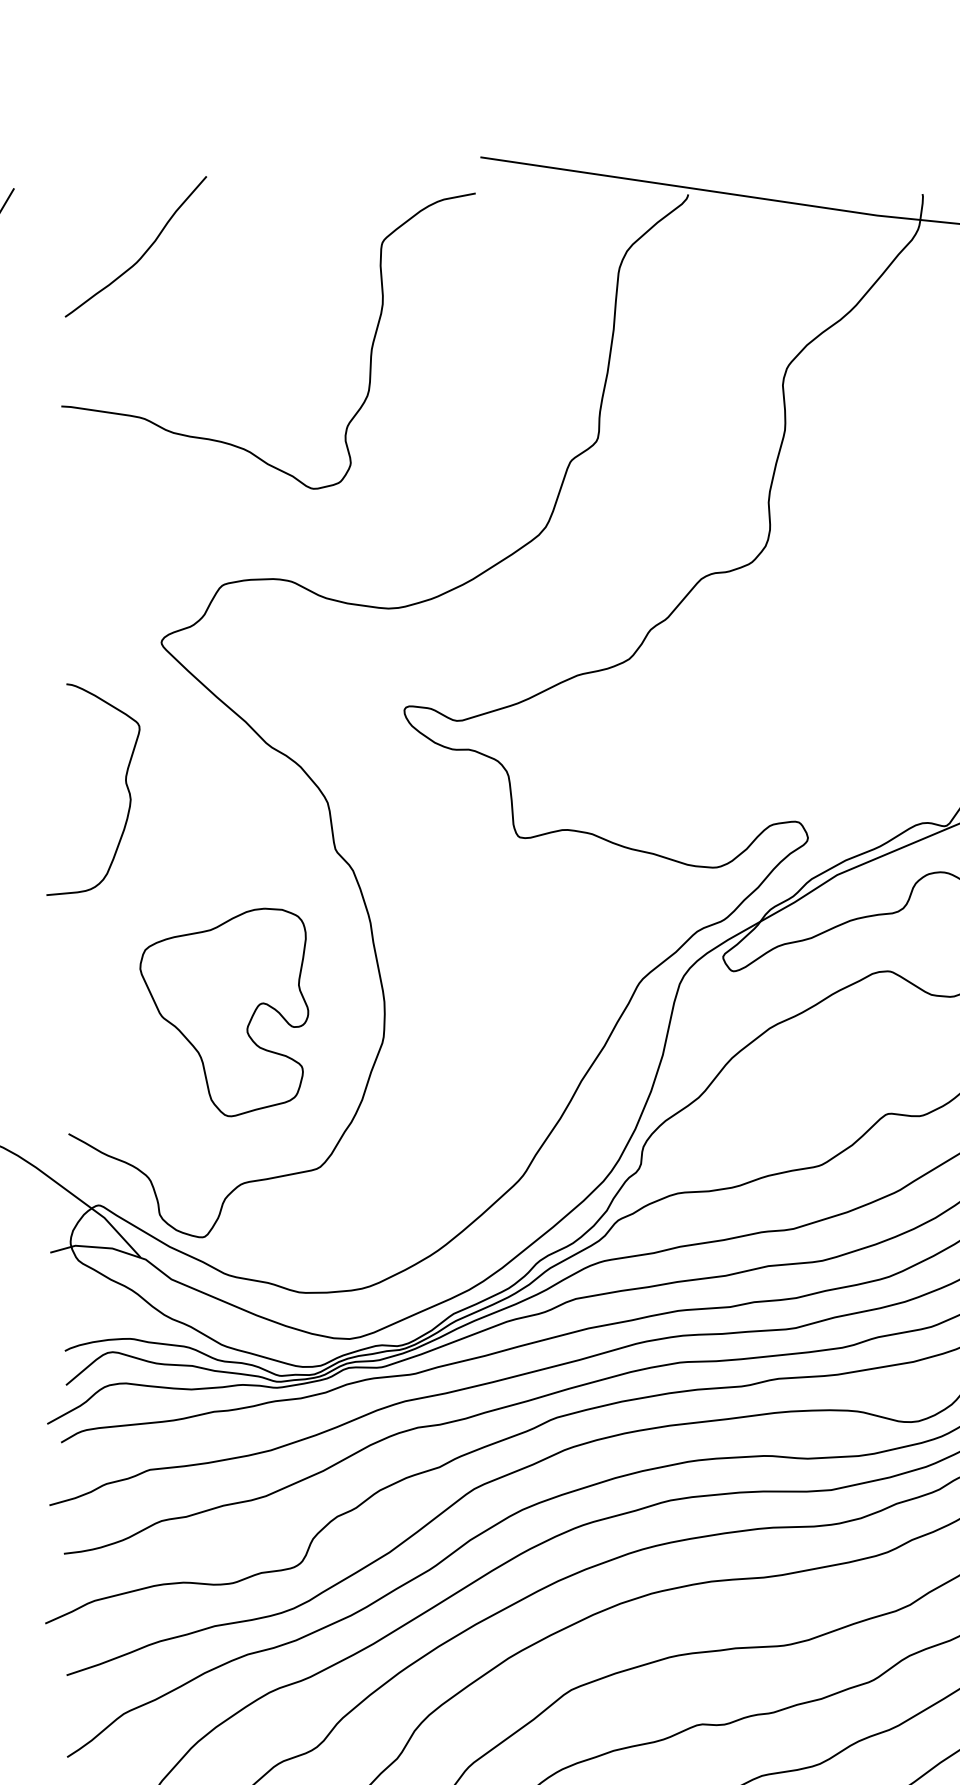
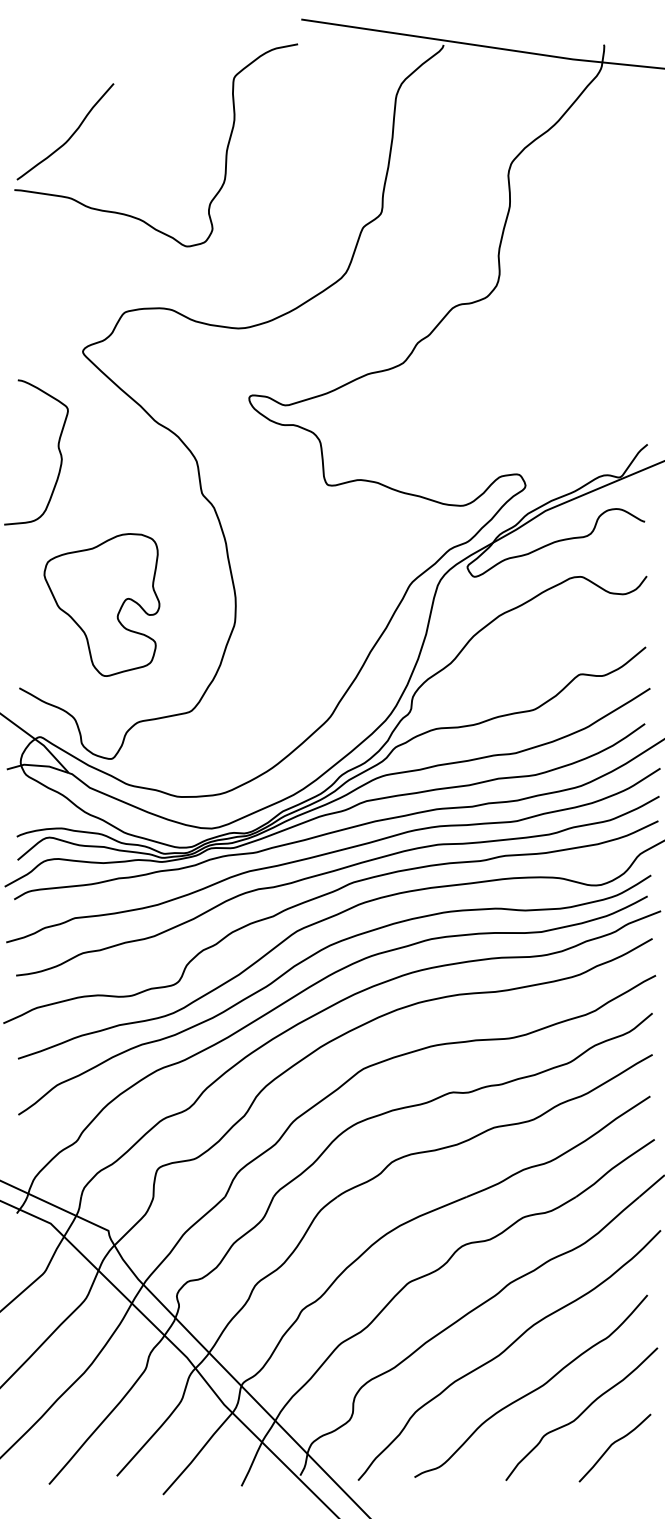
curve: (144, 250) -> (71, 134), moved
part: (223, 1011) -> (101, 604), moved

